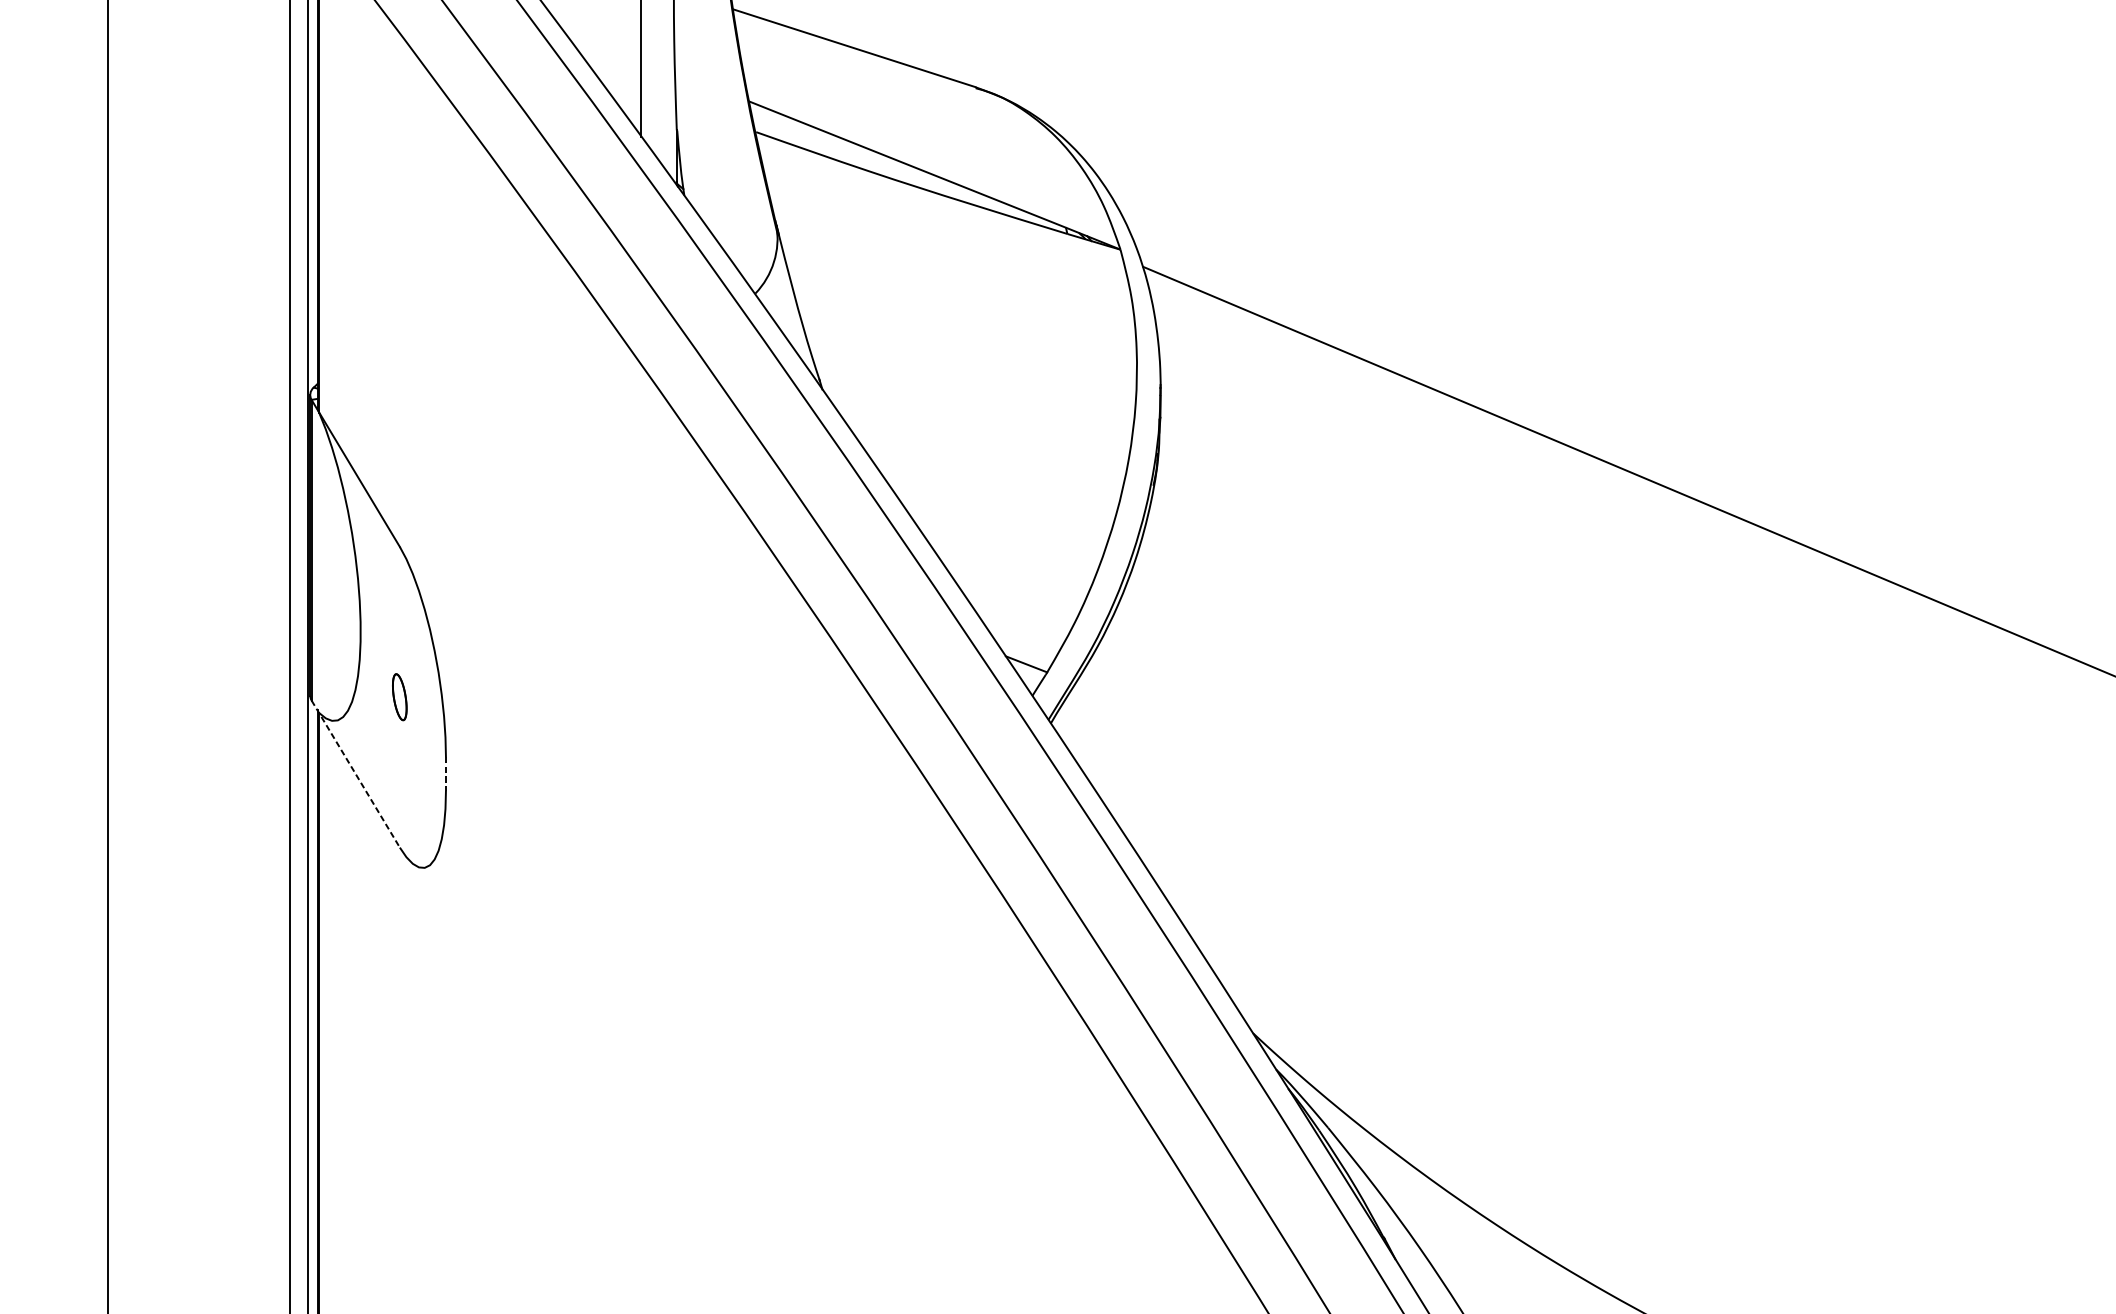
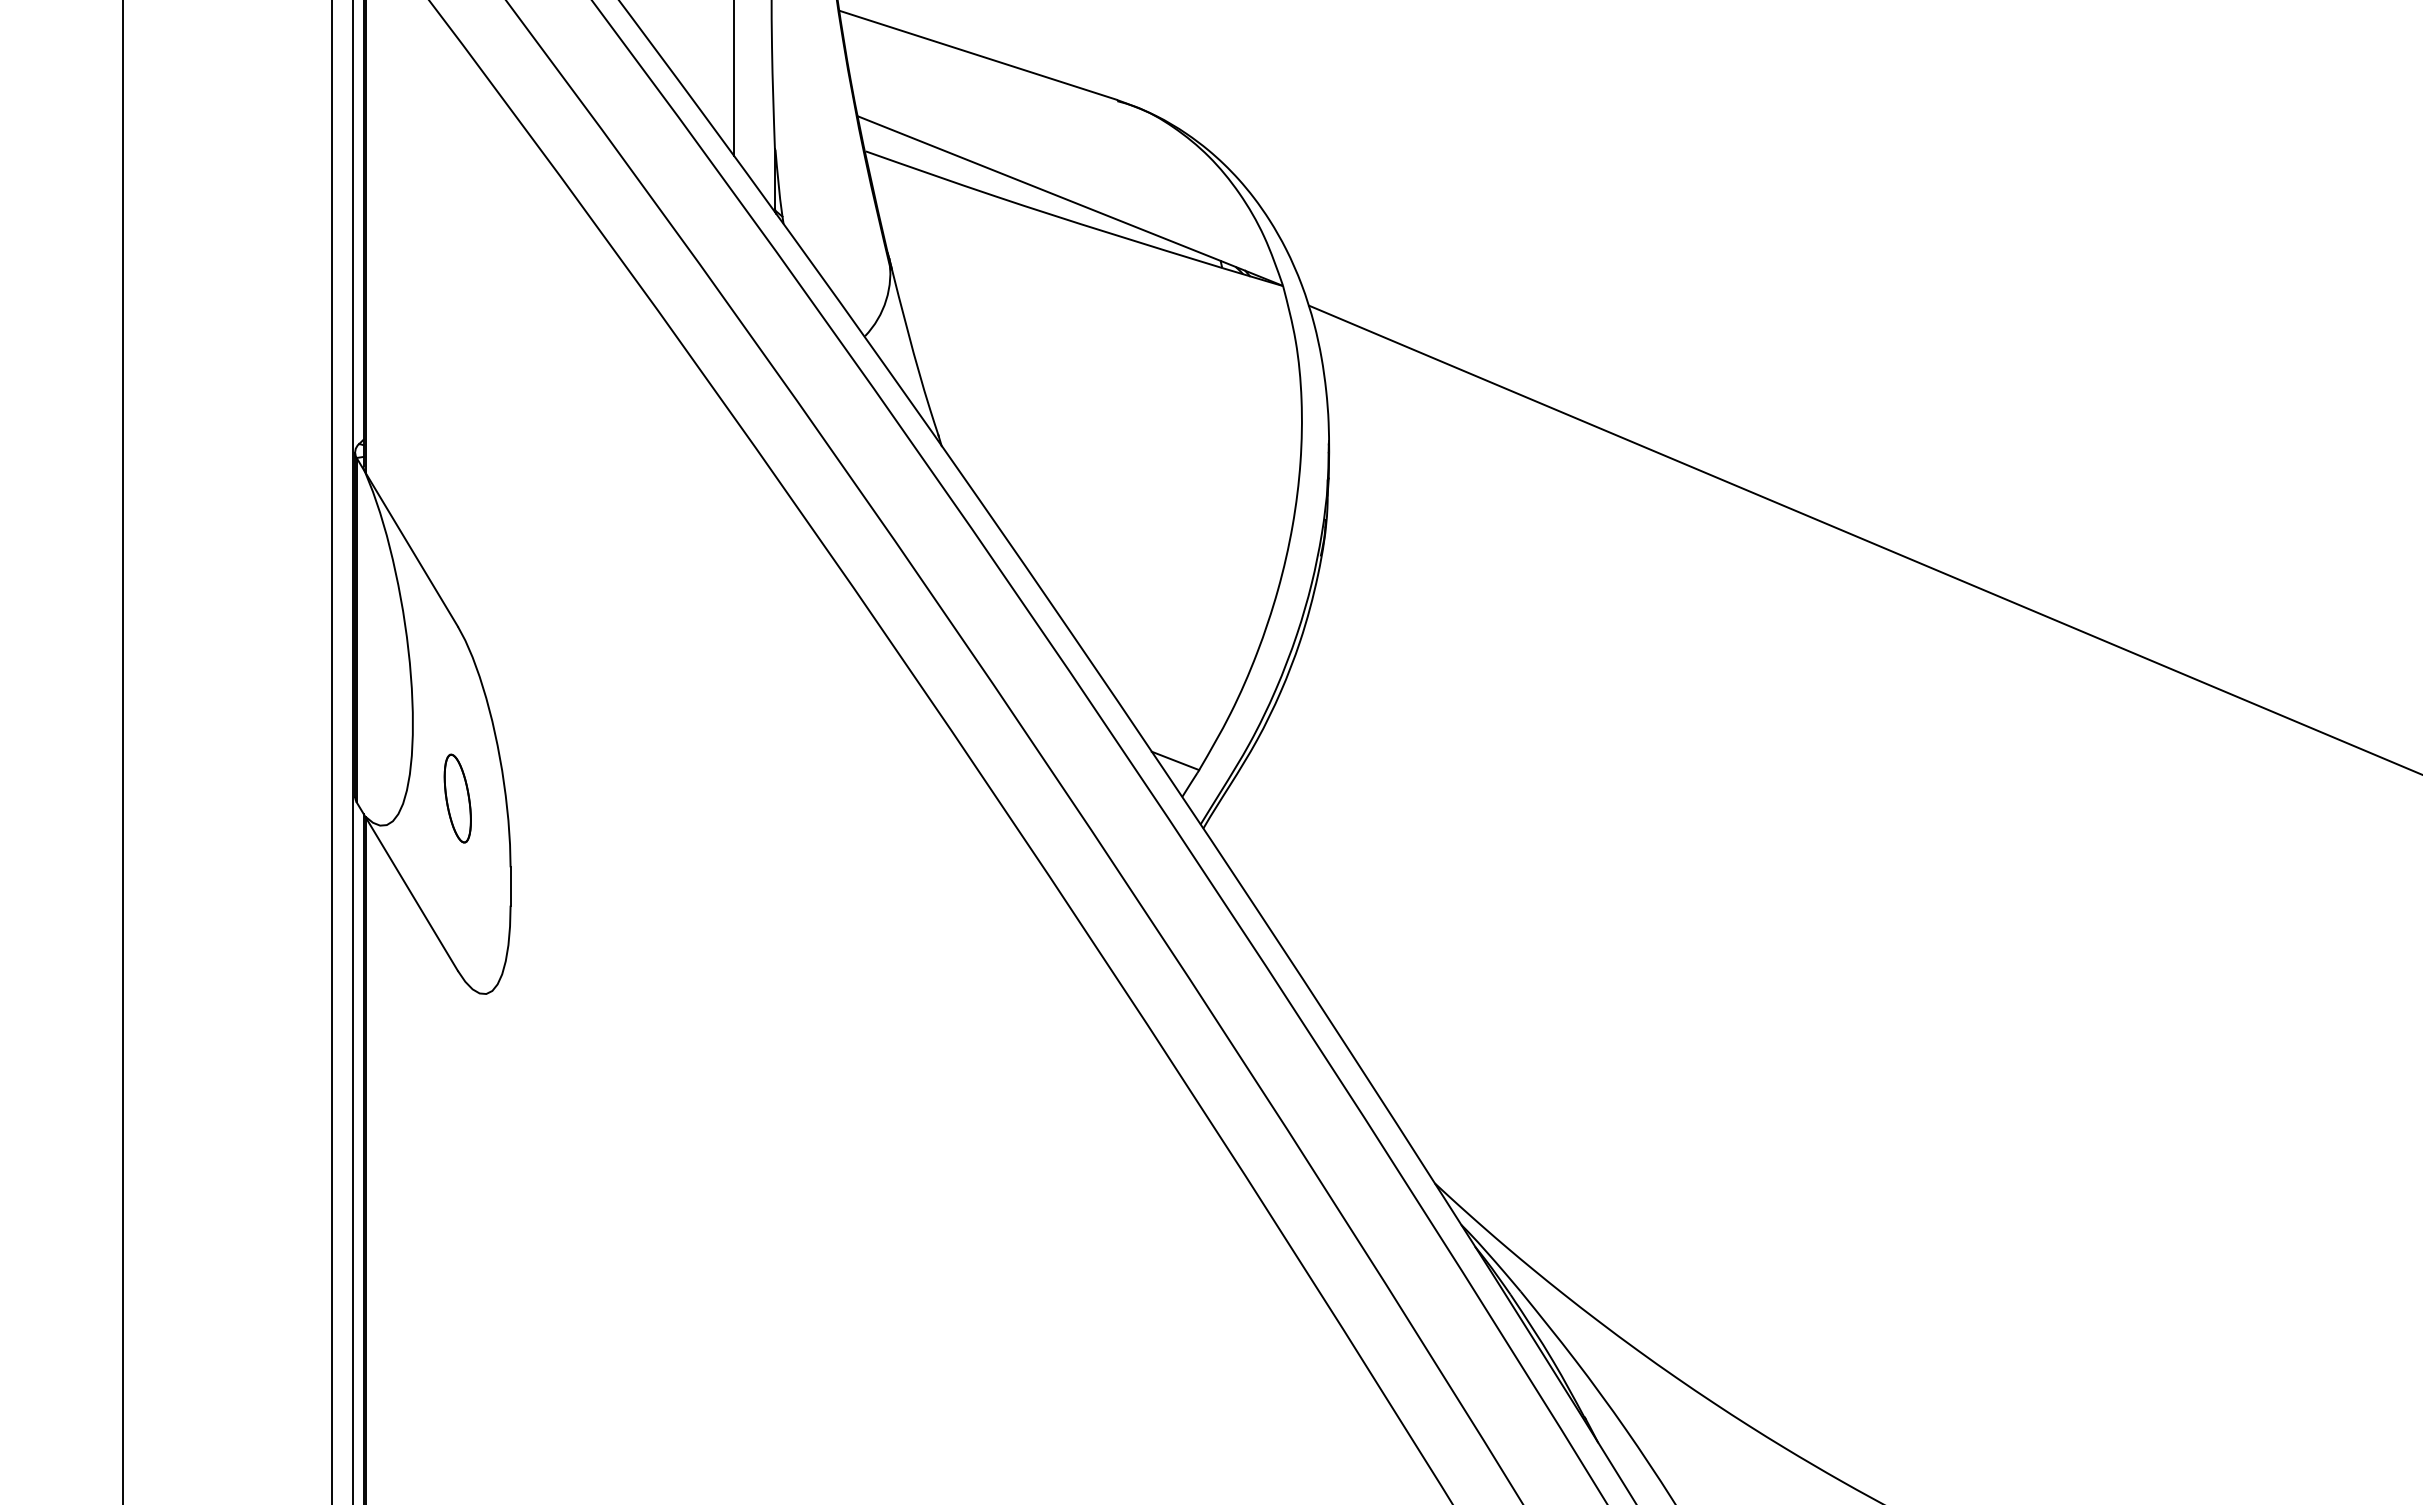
part: (399, 697) -> (457, 798), size x1.67
line: (355, 774) -> (407, 887), dashed -> solid
line: (445, 774) -> (510, 886), dashed -> solid

